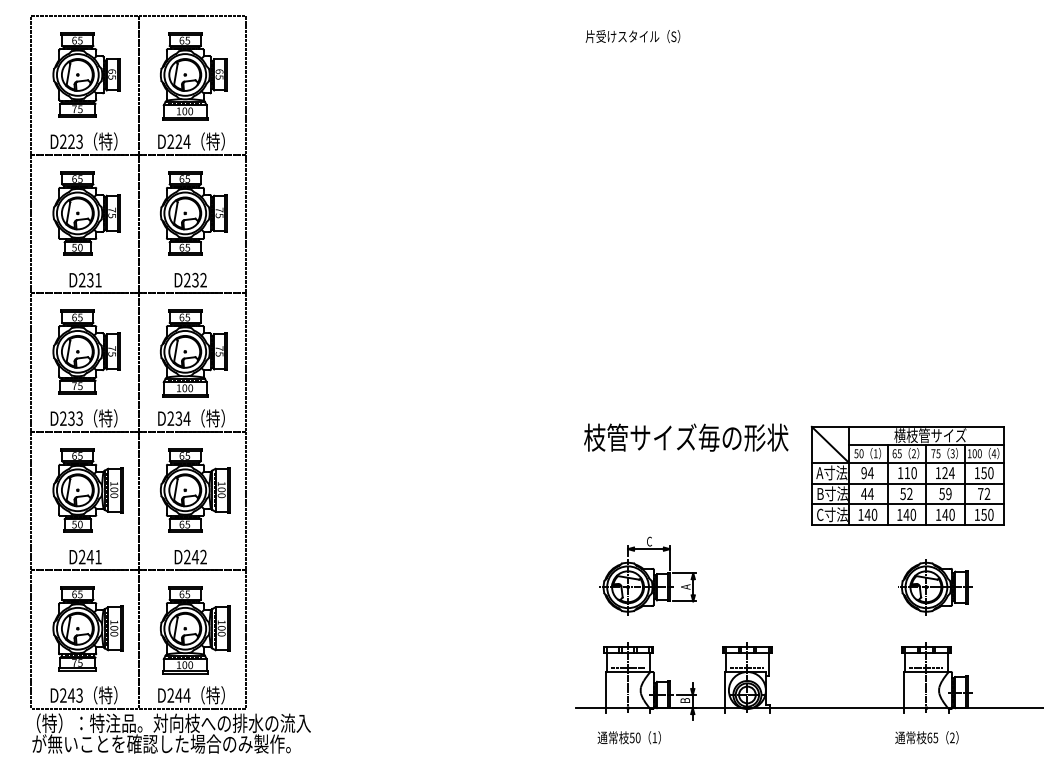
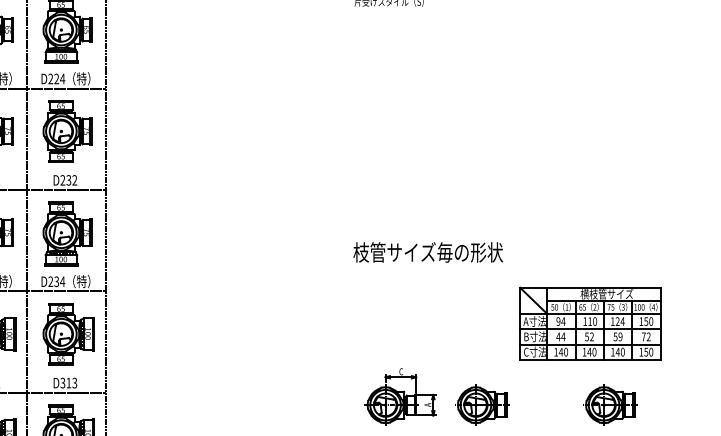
text: (686, 437) -> (428, 252), moved
text: (195, 557) -> (68, 383), D242 -> D313
part: (760, 587) -> (482, 405), added

